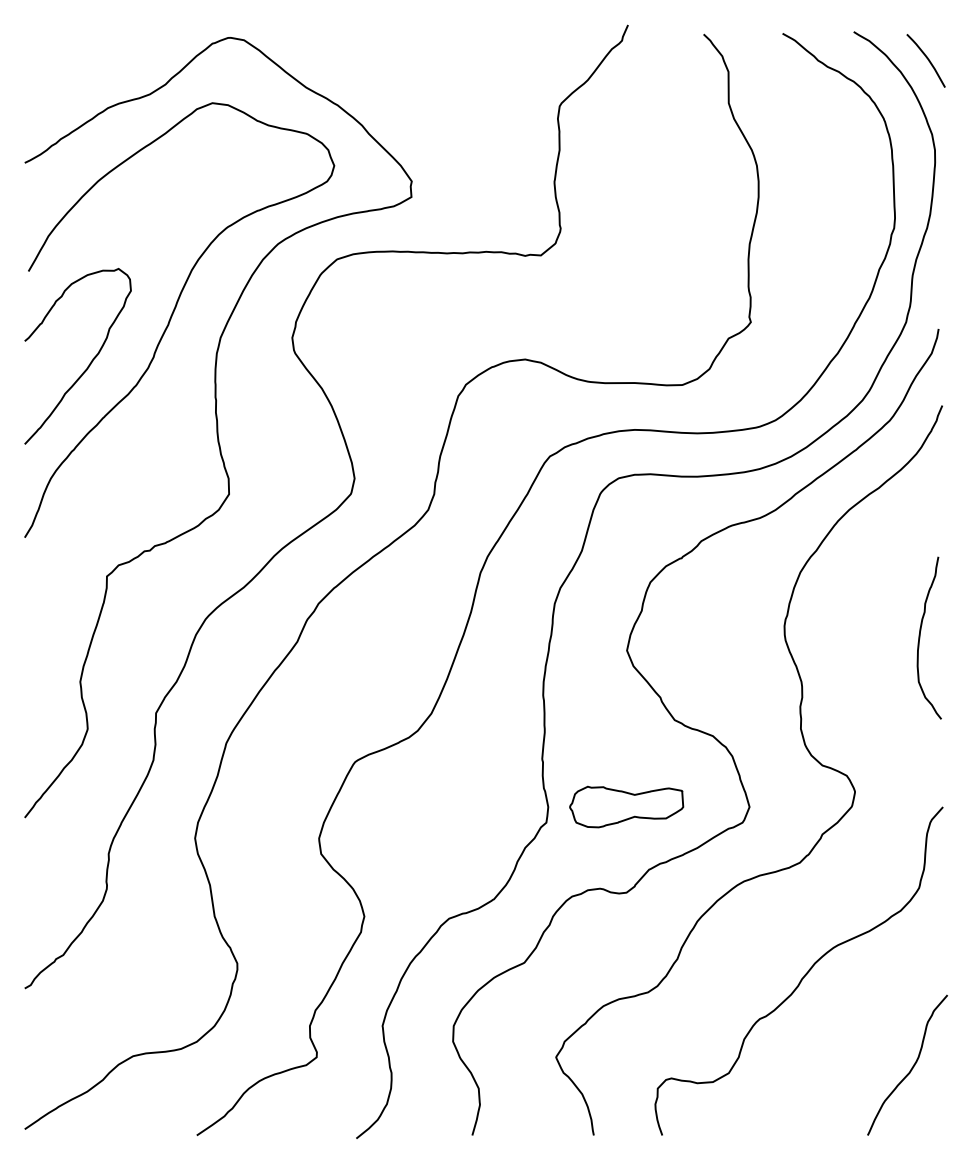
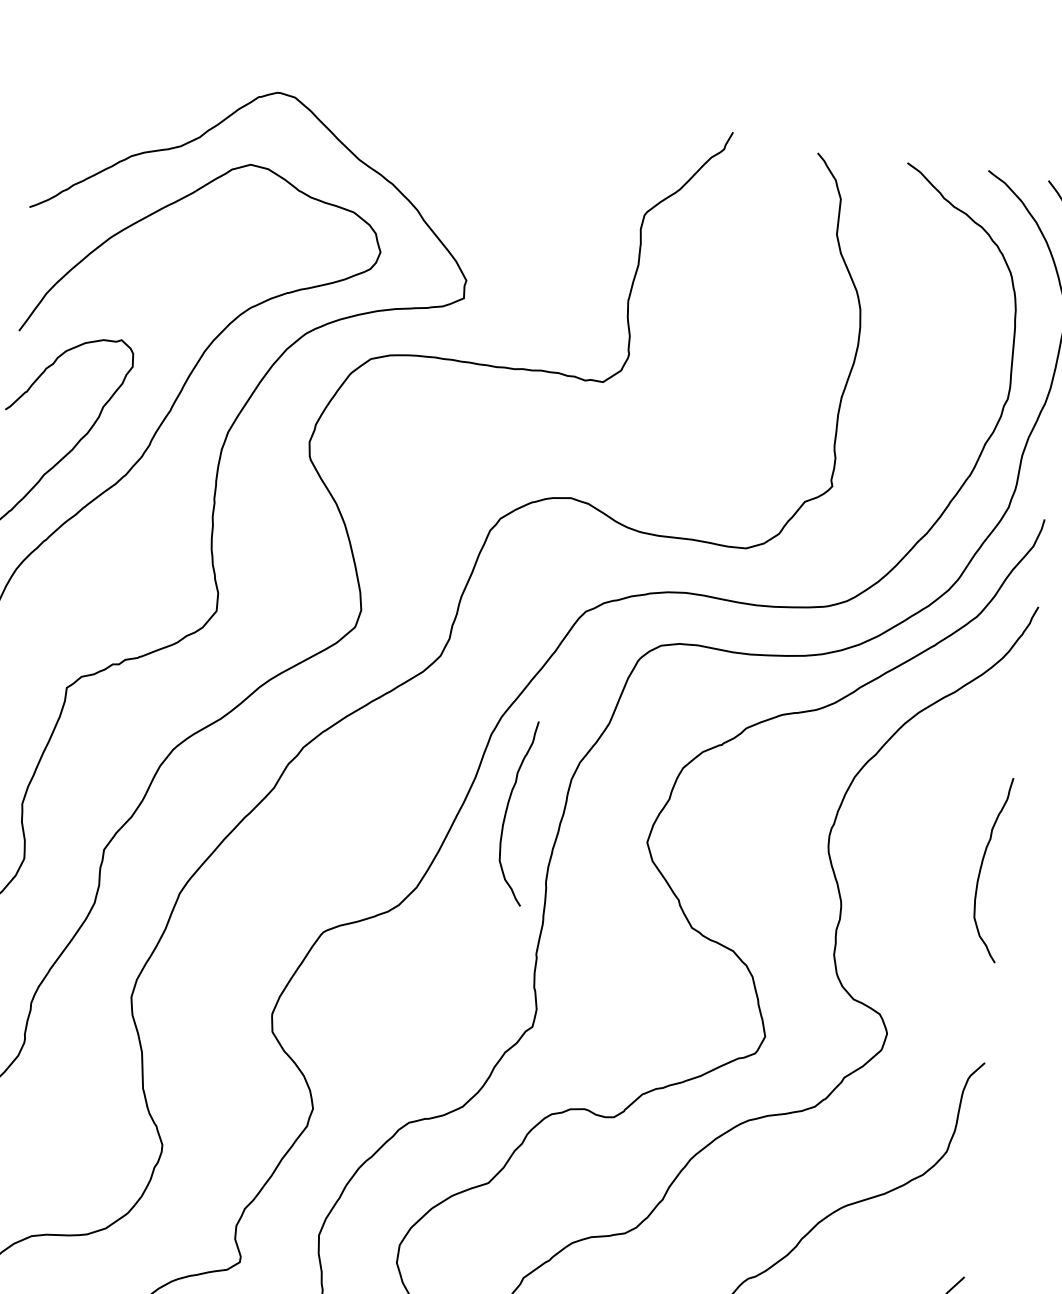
curve: (502, 637) -> (507, 810), added
part: (626, 806) -> (625, 1019), removed

